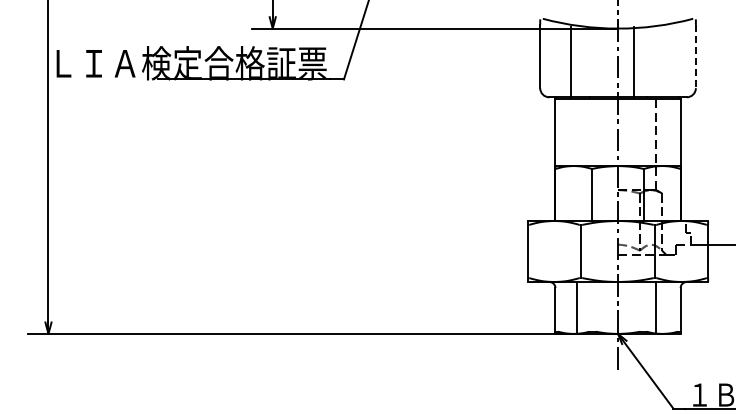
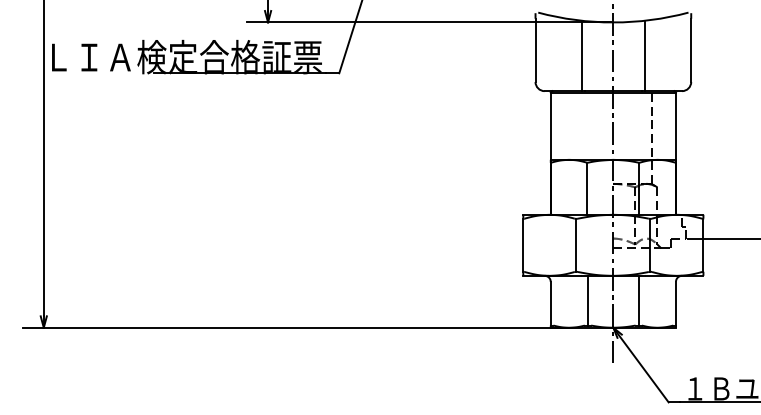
line: (696, 56) -> (691, 50), dashed -> solid
line: (571, 61) -> (581, 55), moved
line: (634, 61) -> (645, 55), moved
line: (576, 306) -> (587, 300), moved
line: (656, 306) -> (638, 300), moved

